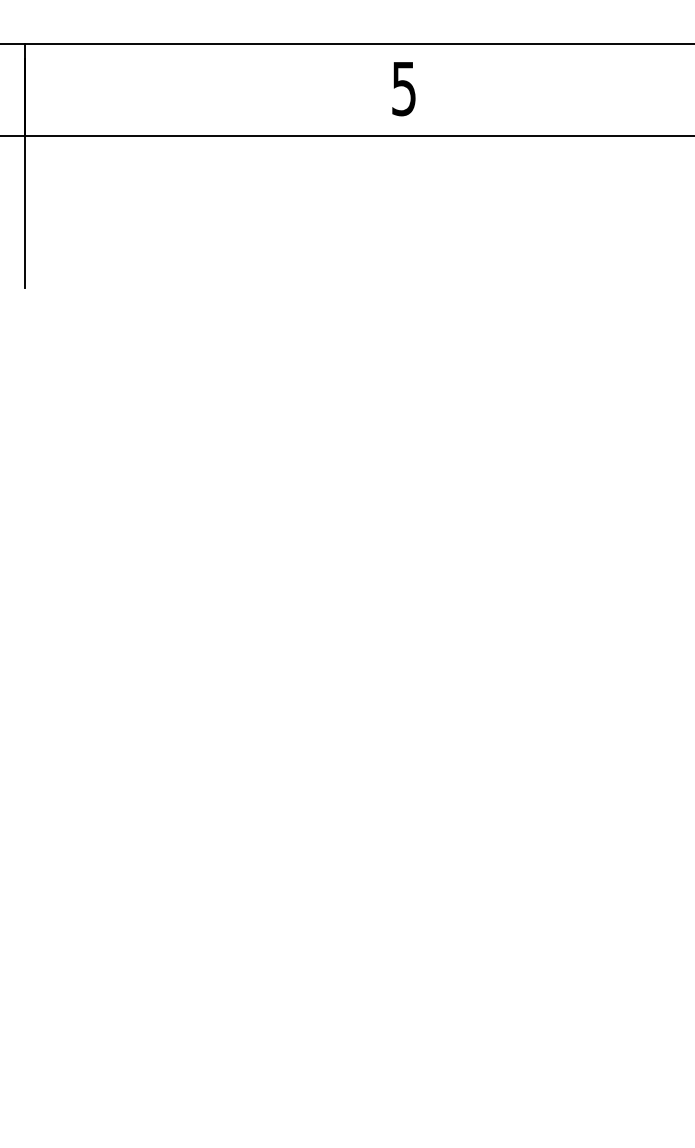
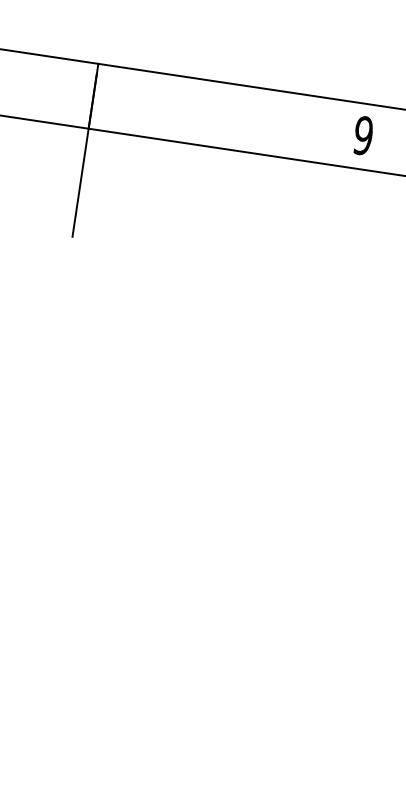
text: (403, 88) -> (363, 135), 5 -> 9

